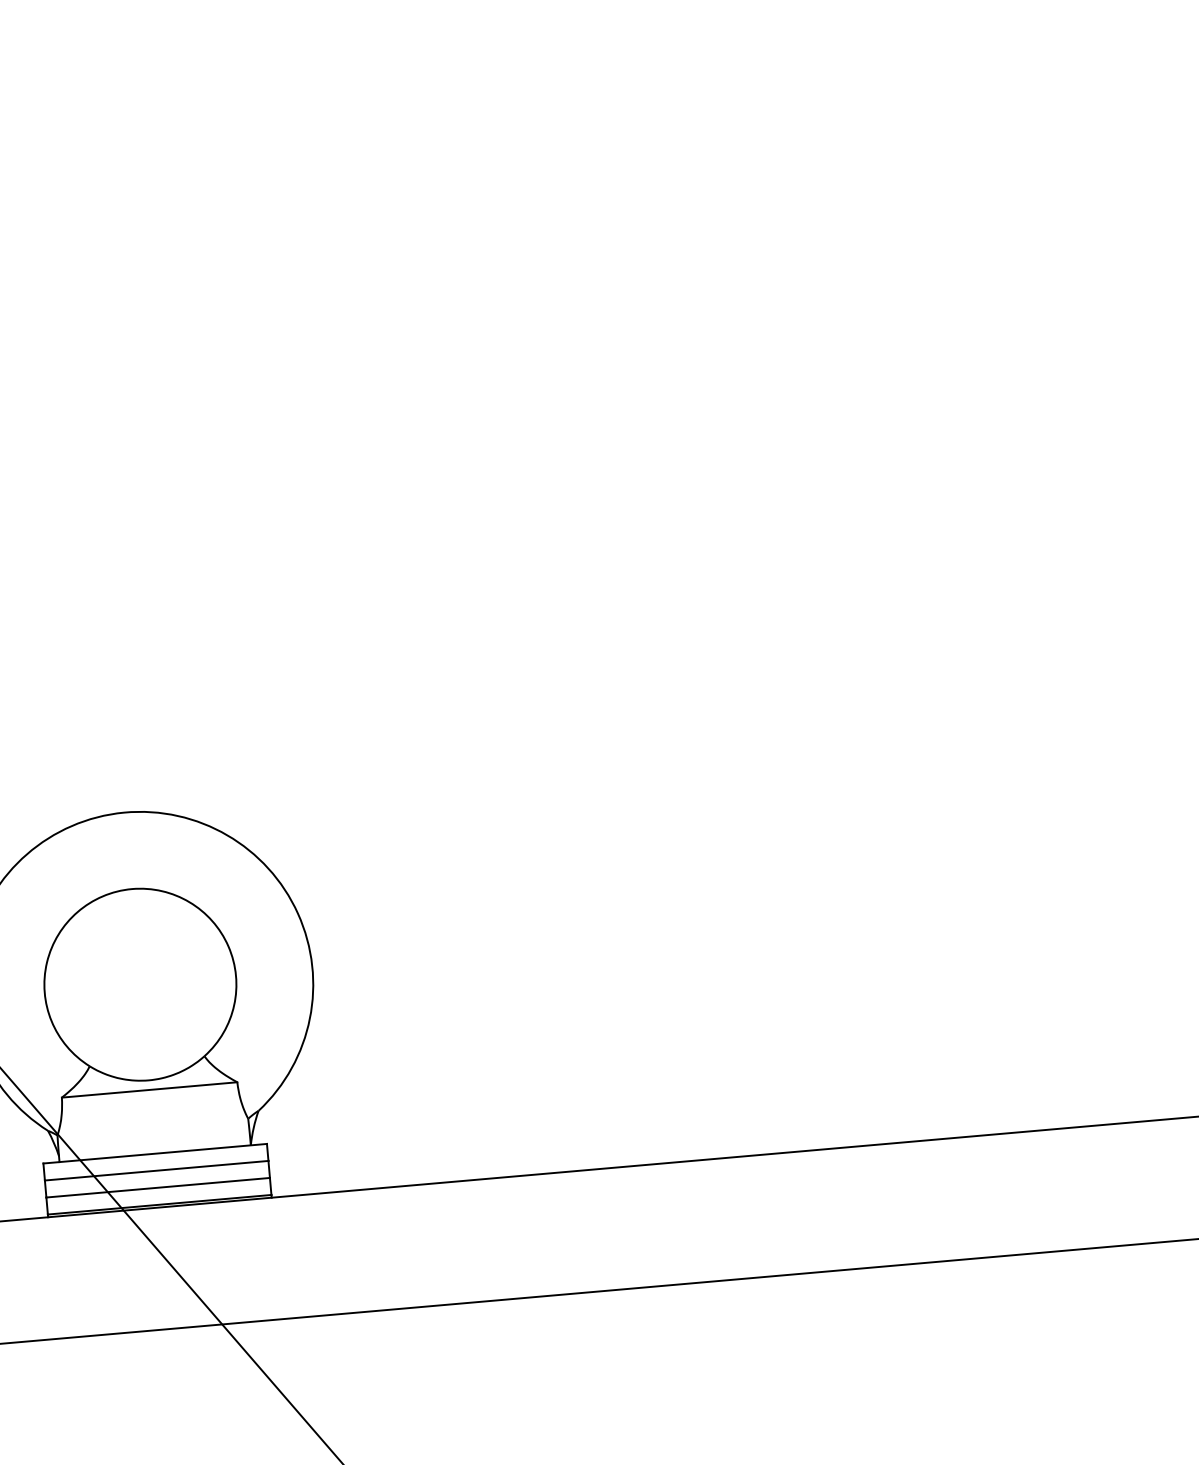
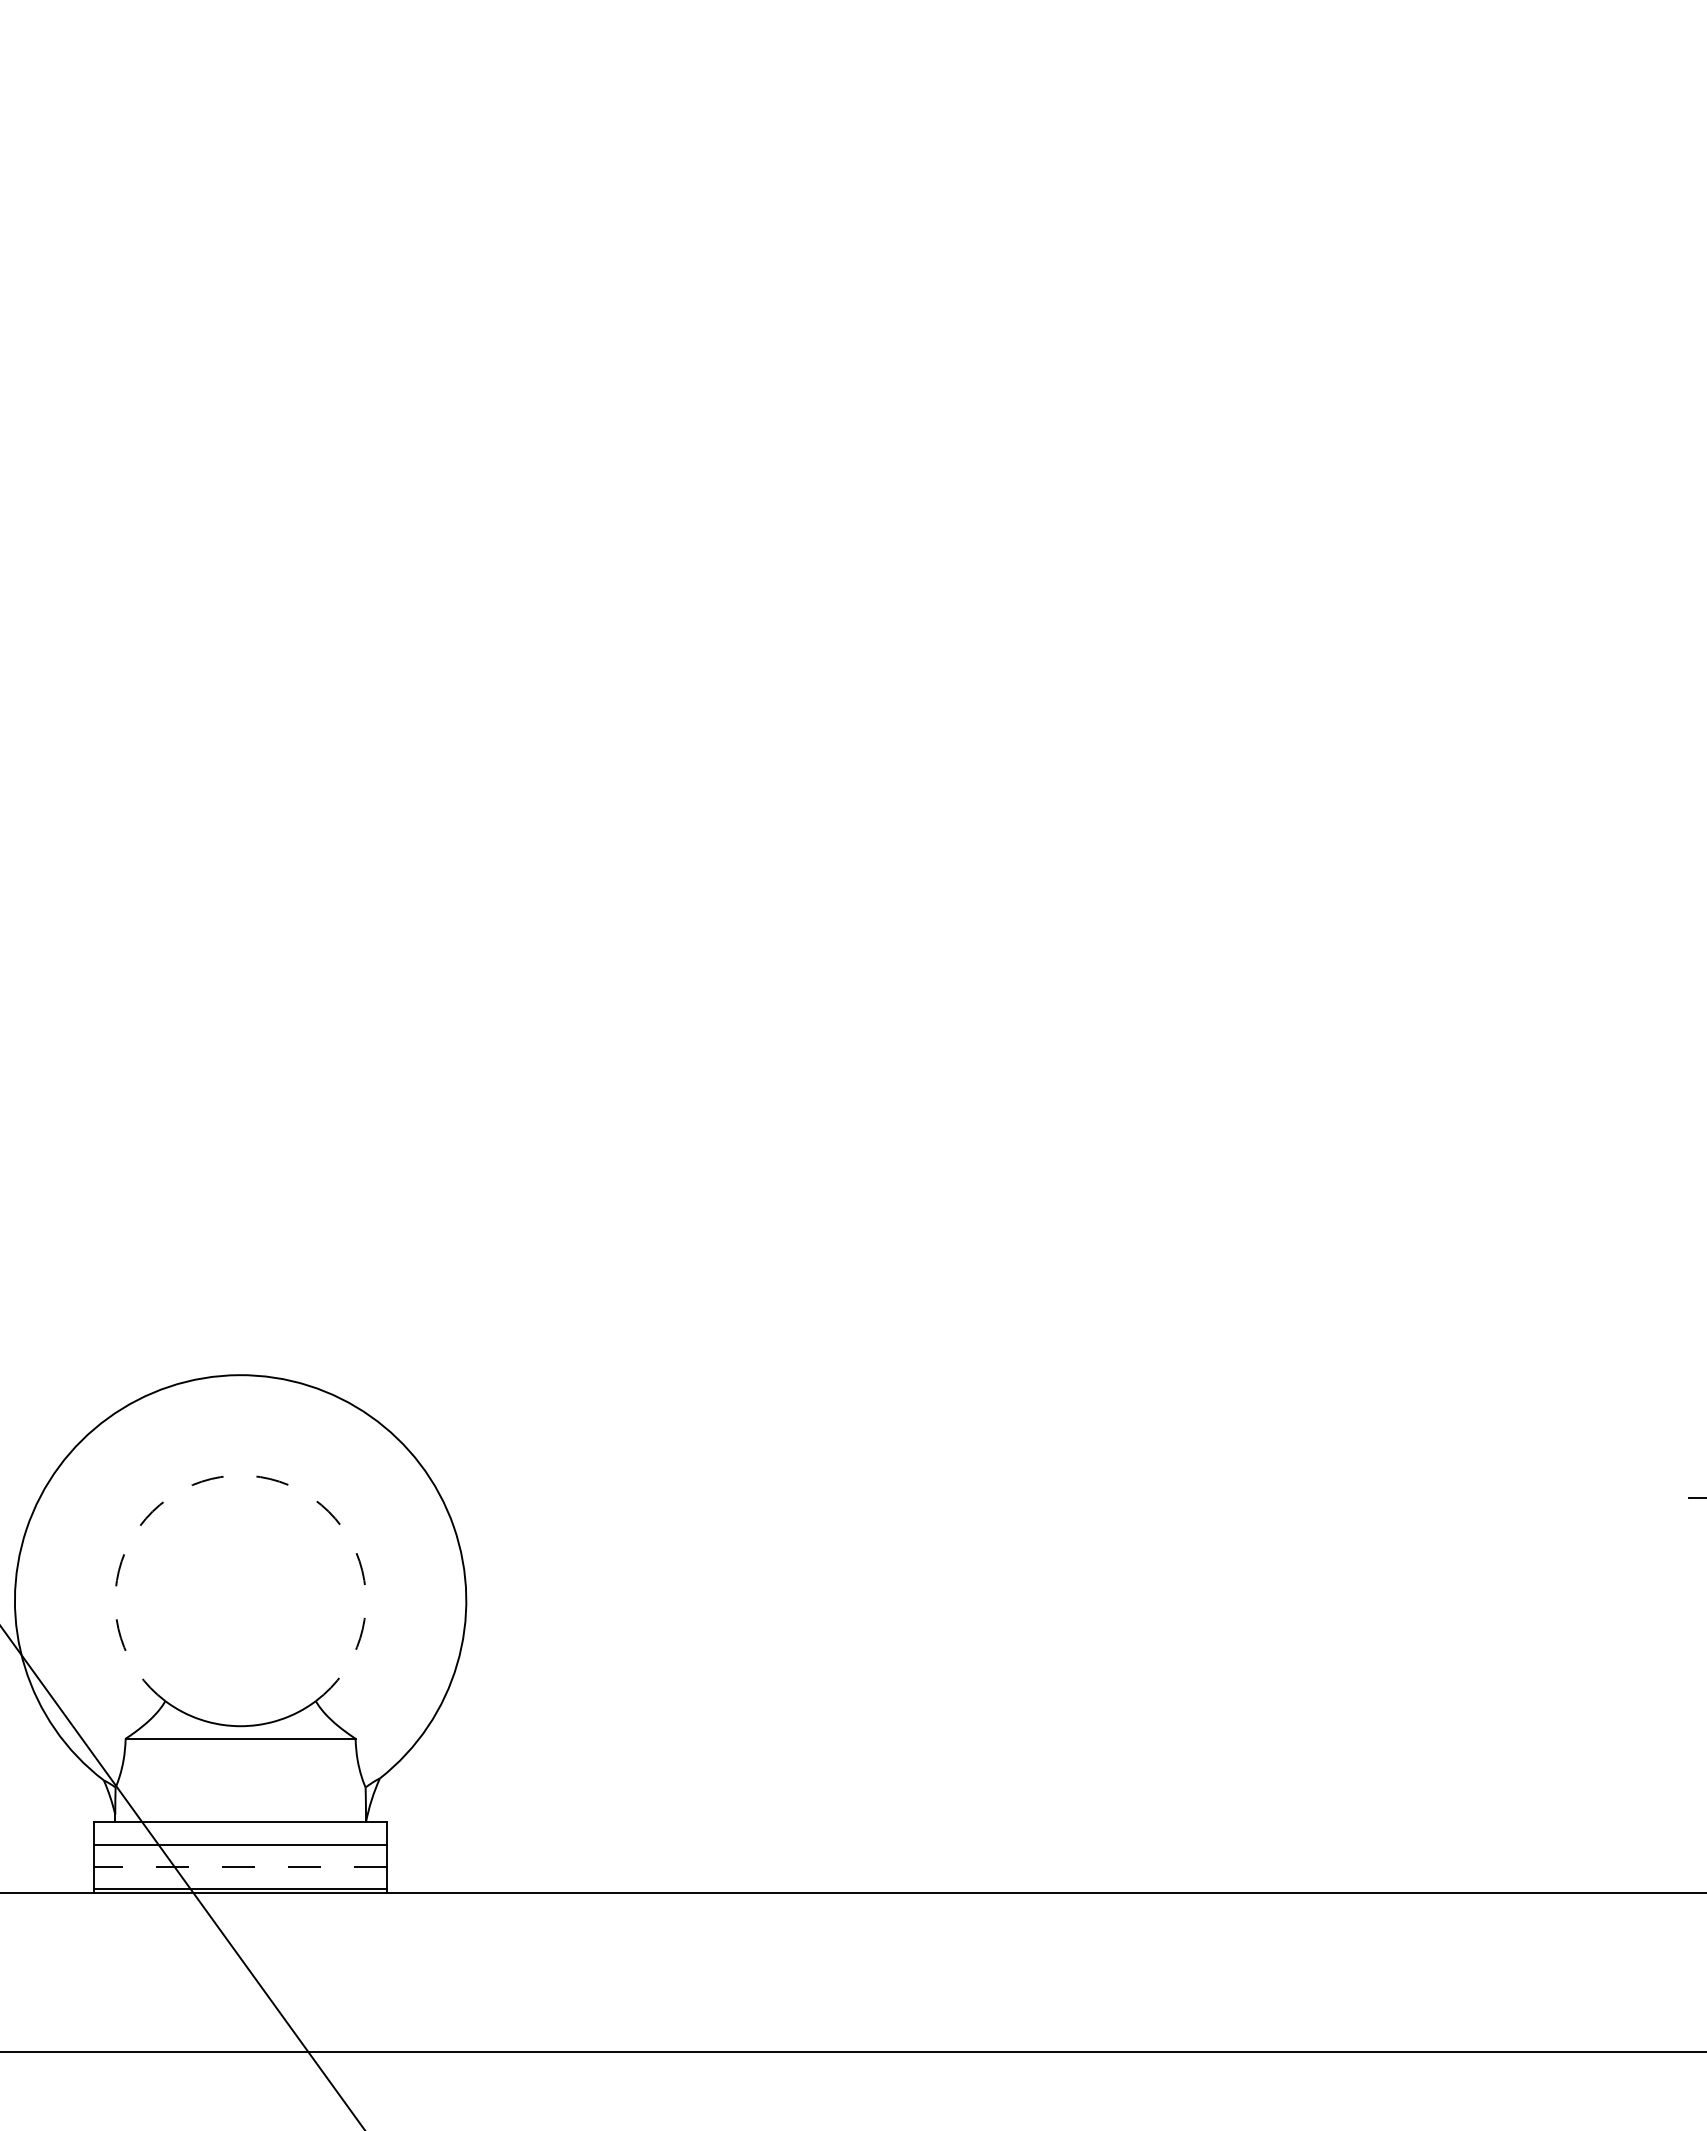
arc: (131, 889) -> (240, 1475), solid -> dashed
line: (158, 1187) -> (240, 1866), solid -> dashed

